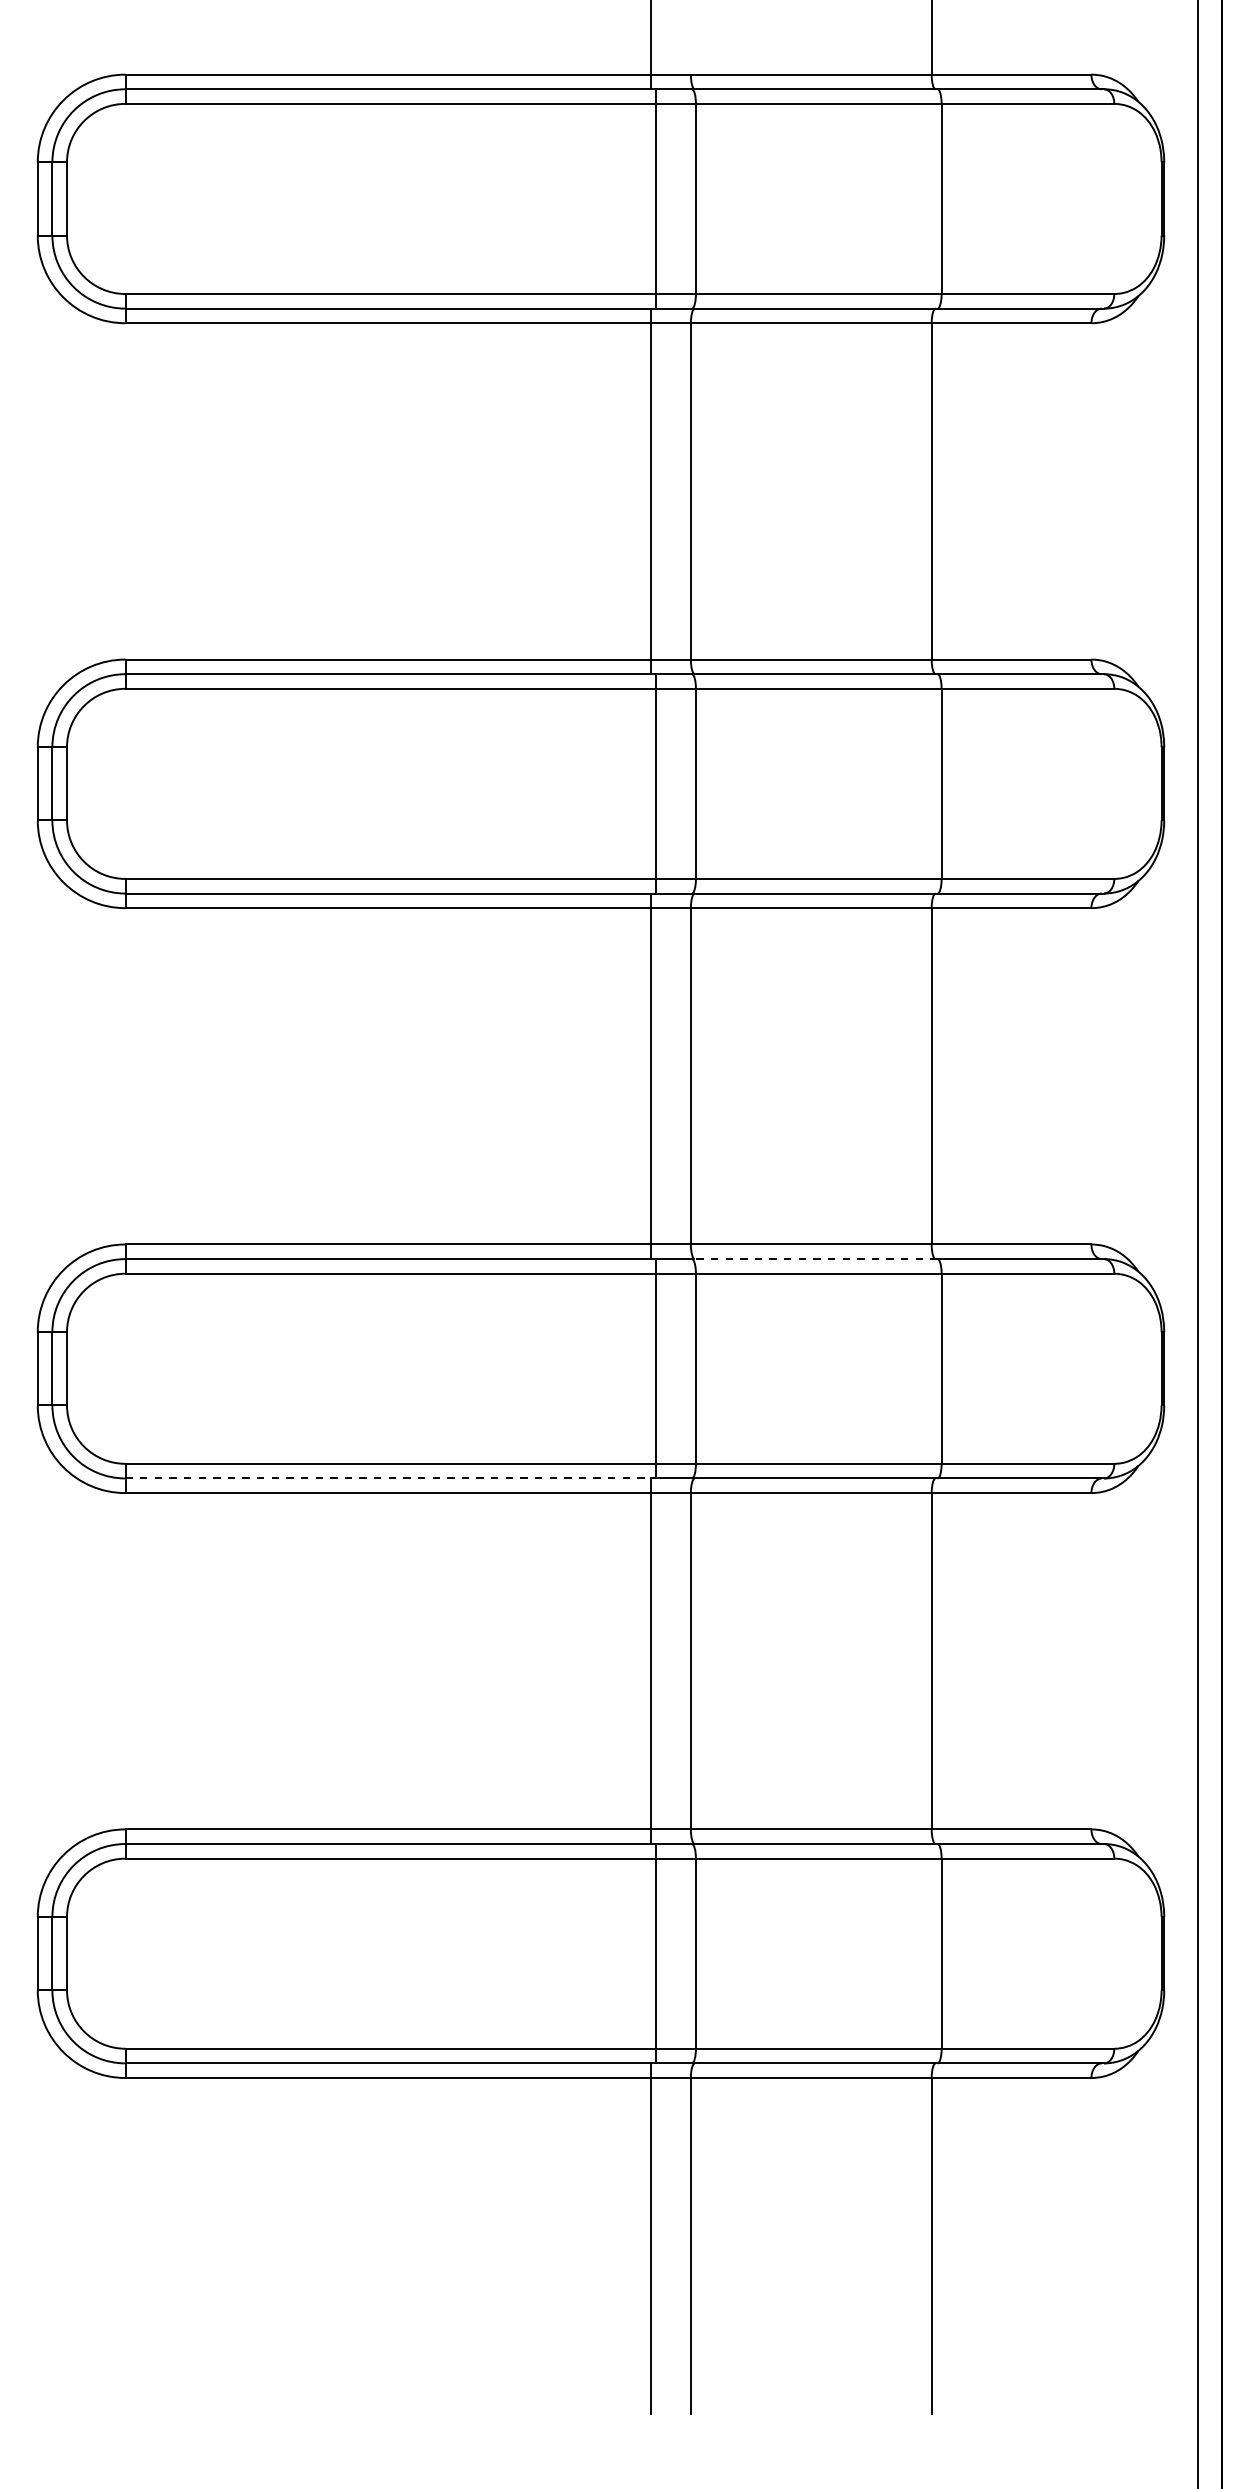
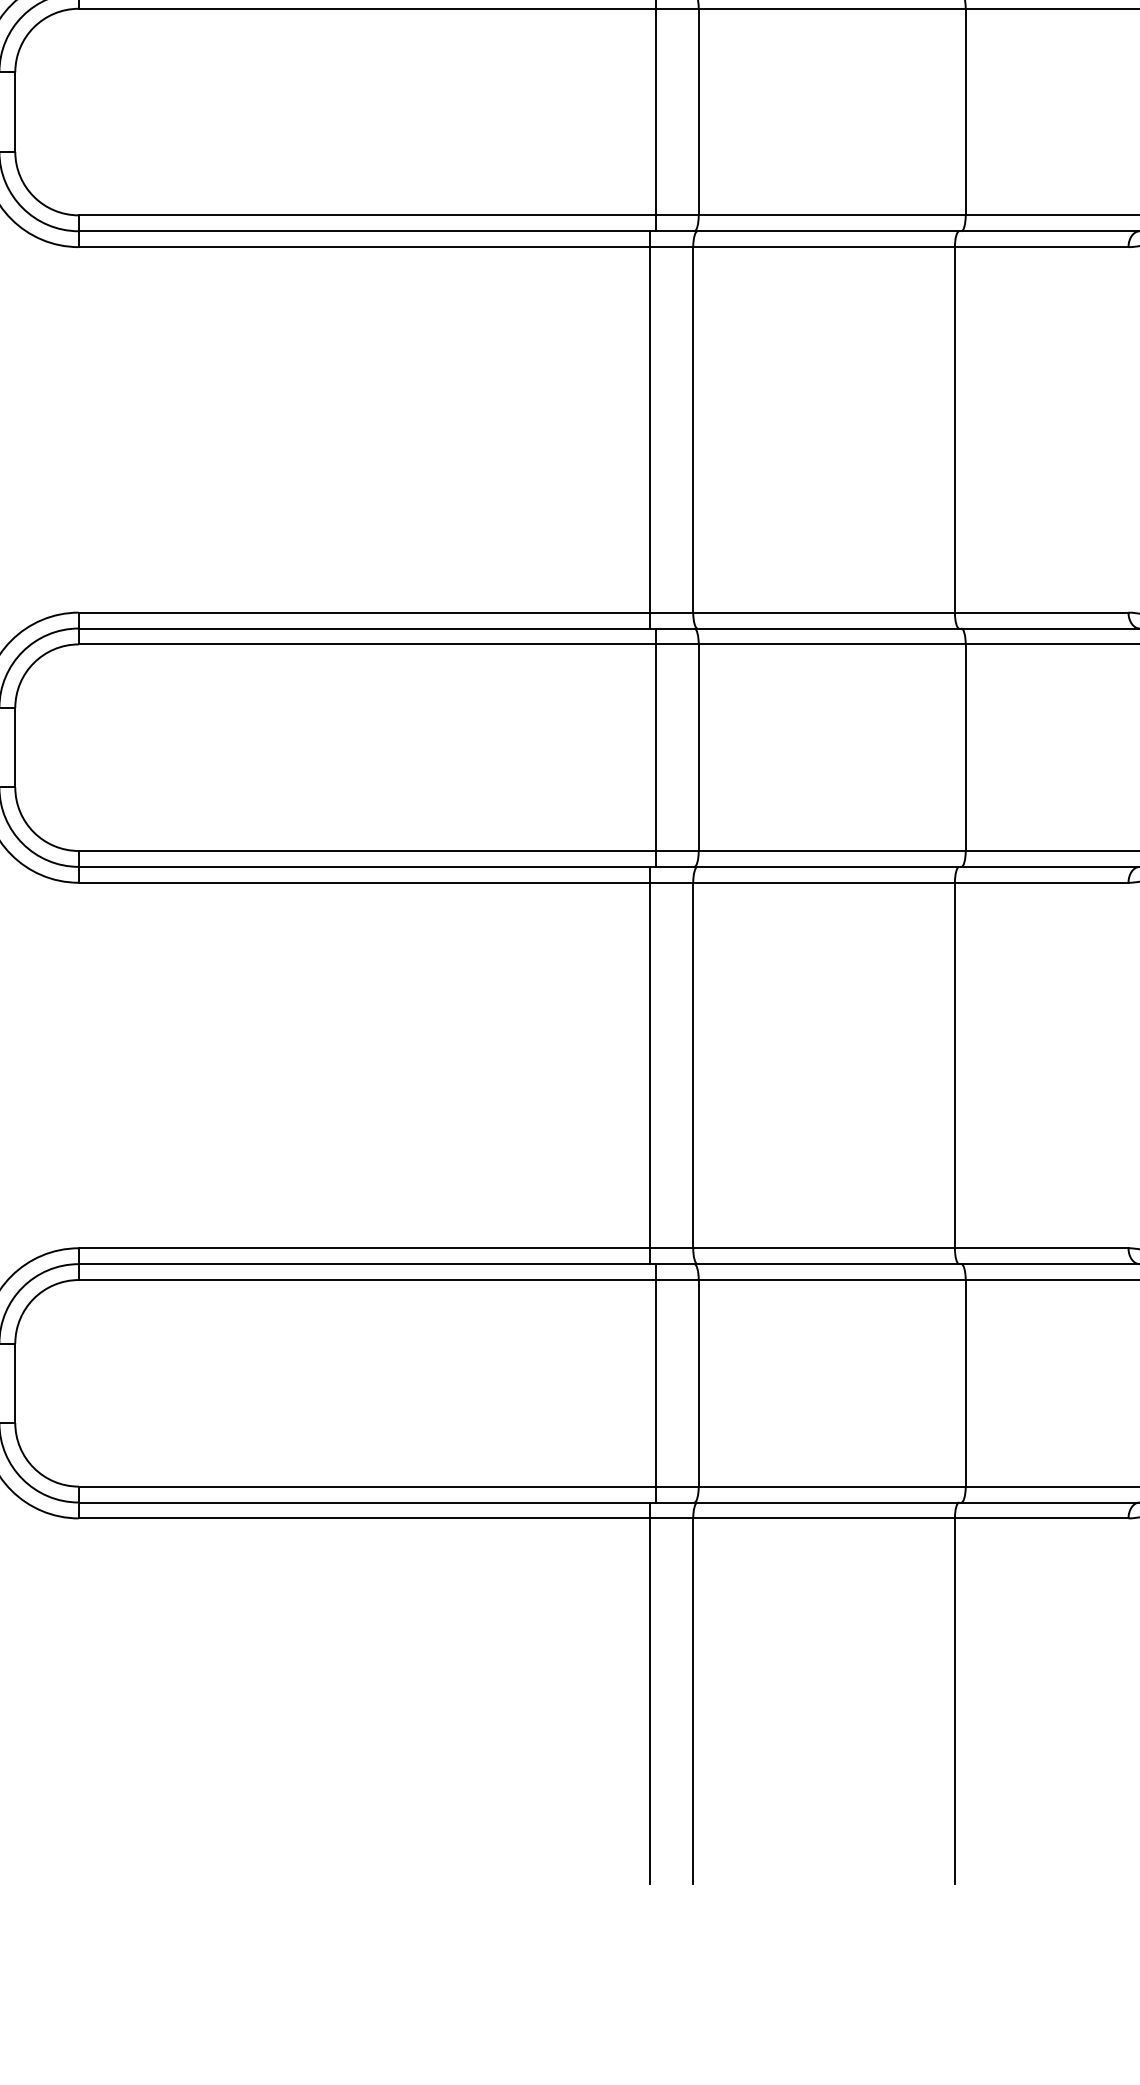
line: (814, 1259) -> (827, 628), dashed -> solid
line: (391, 1478) -> (367, 866), dashed -> solid

